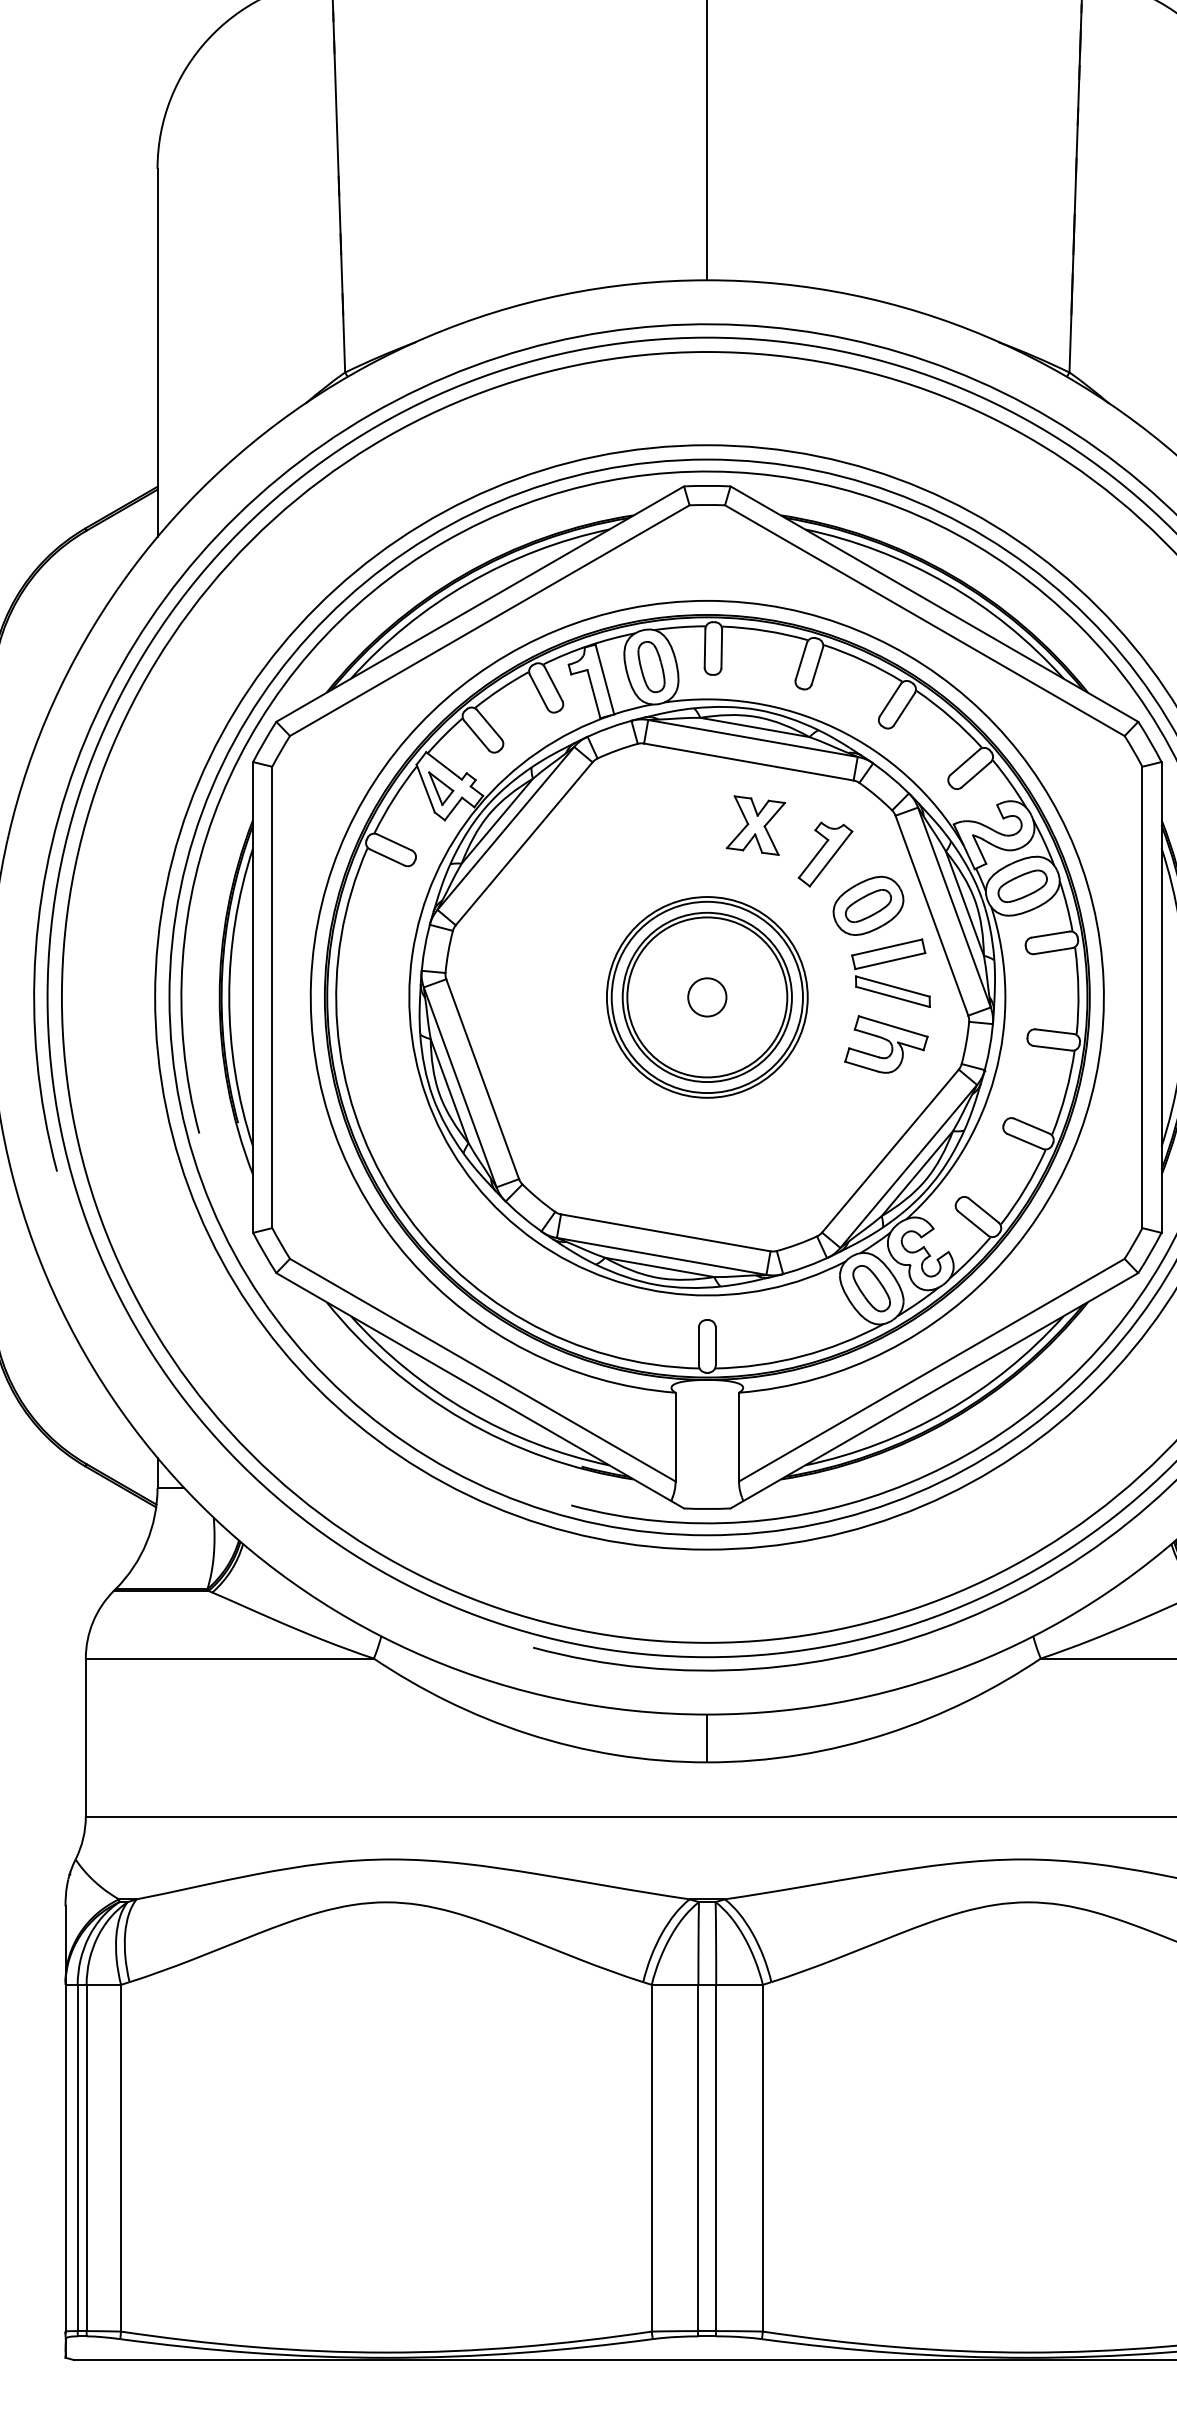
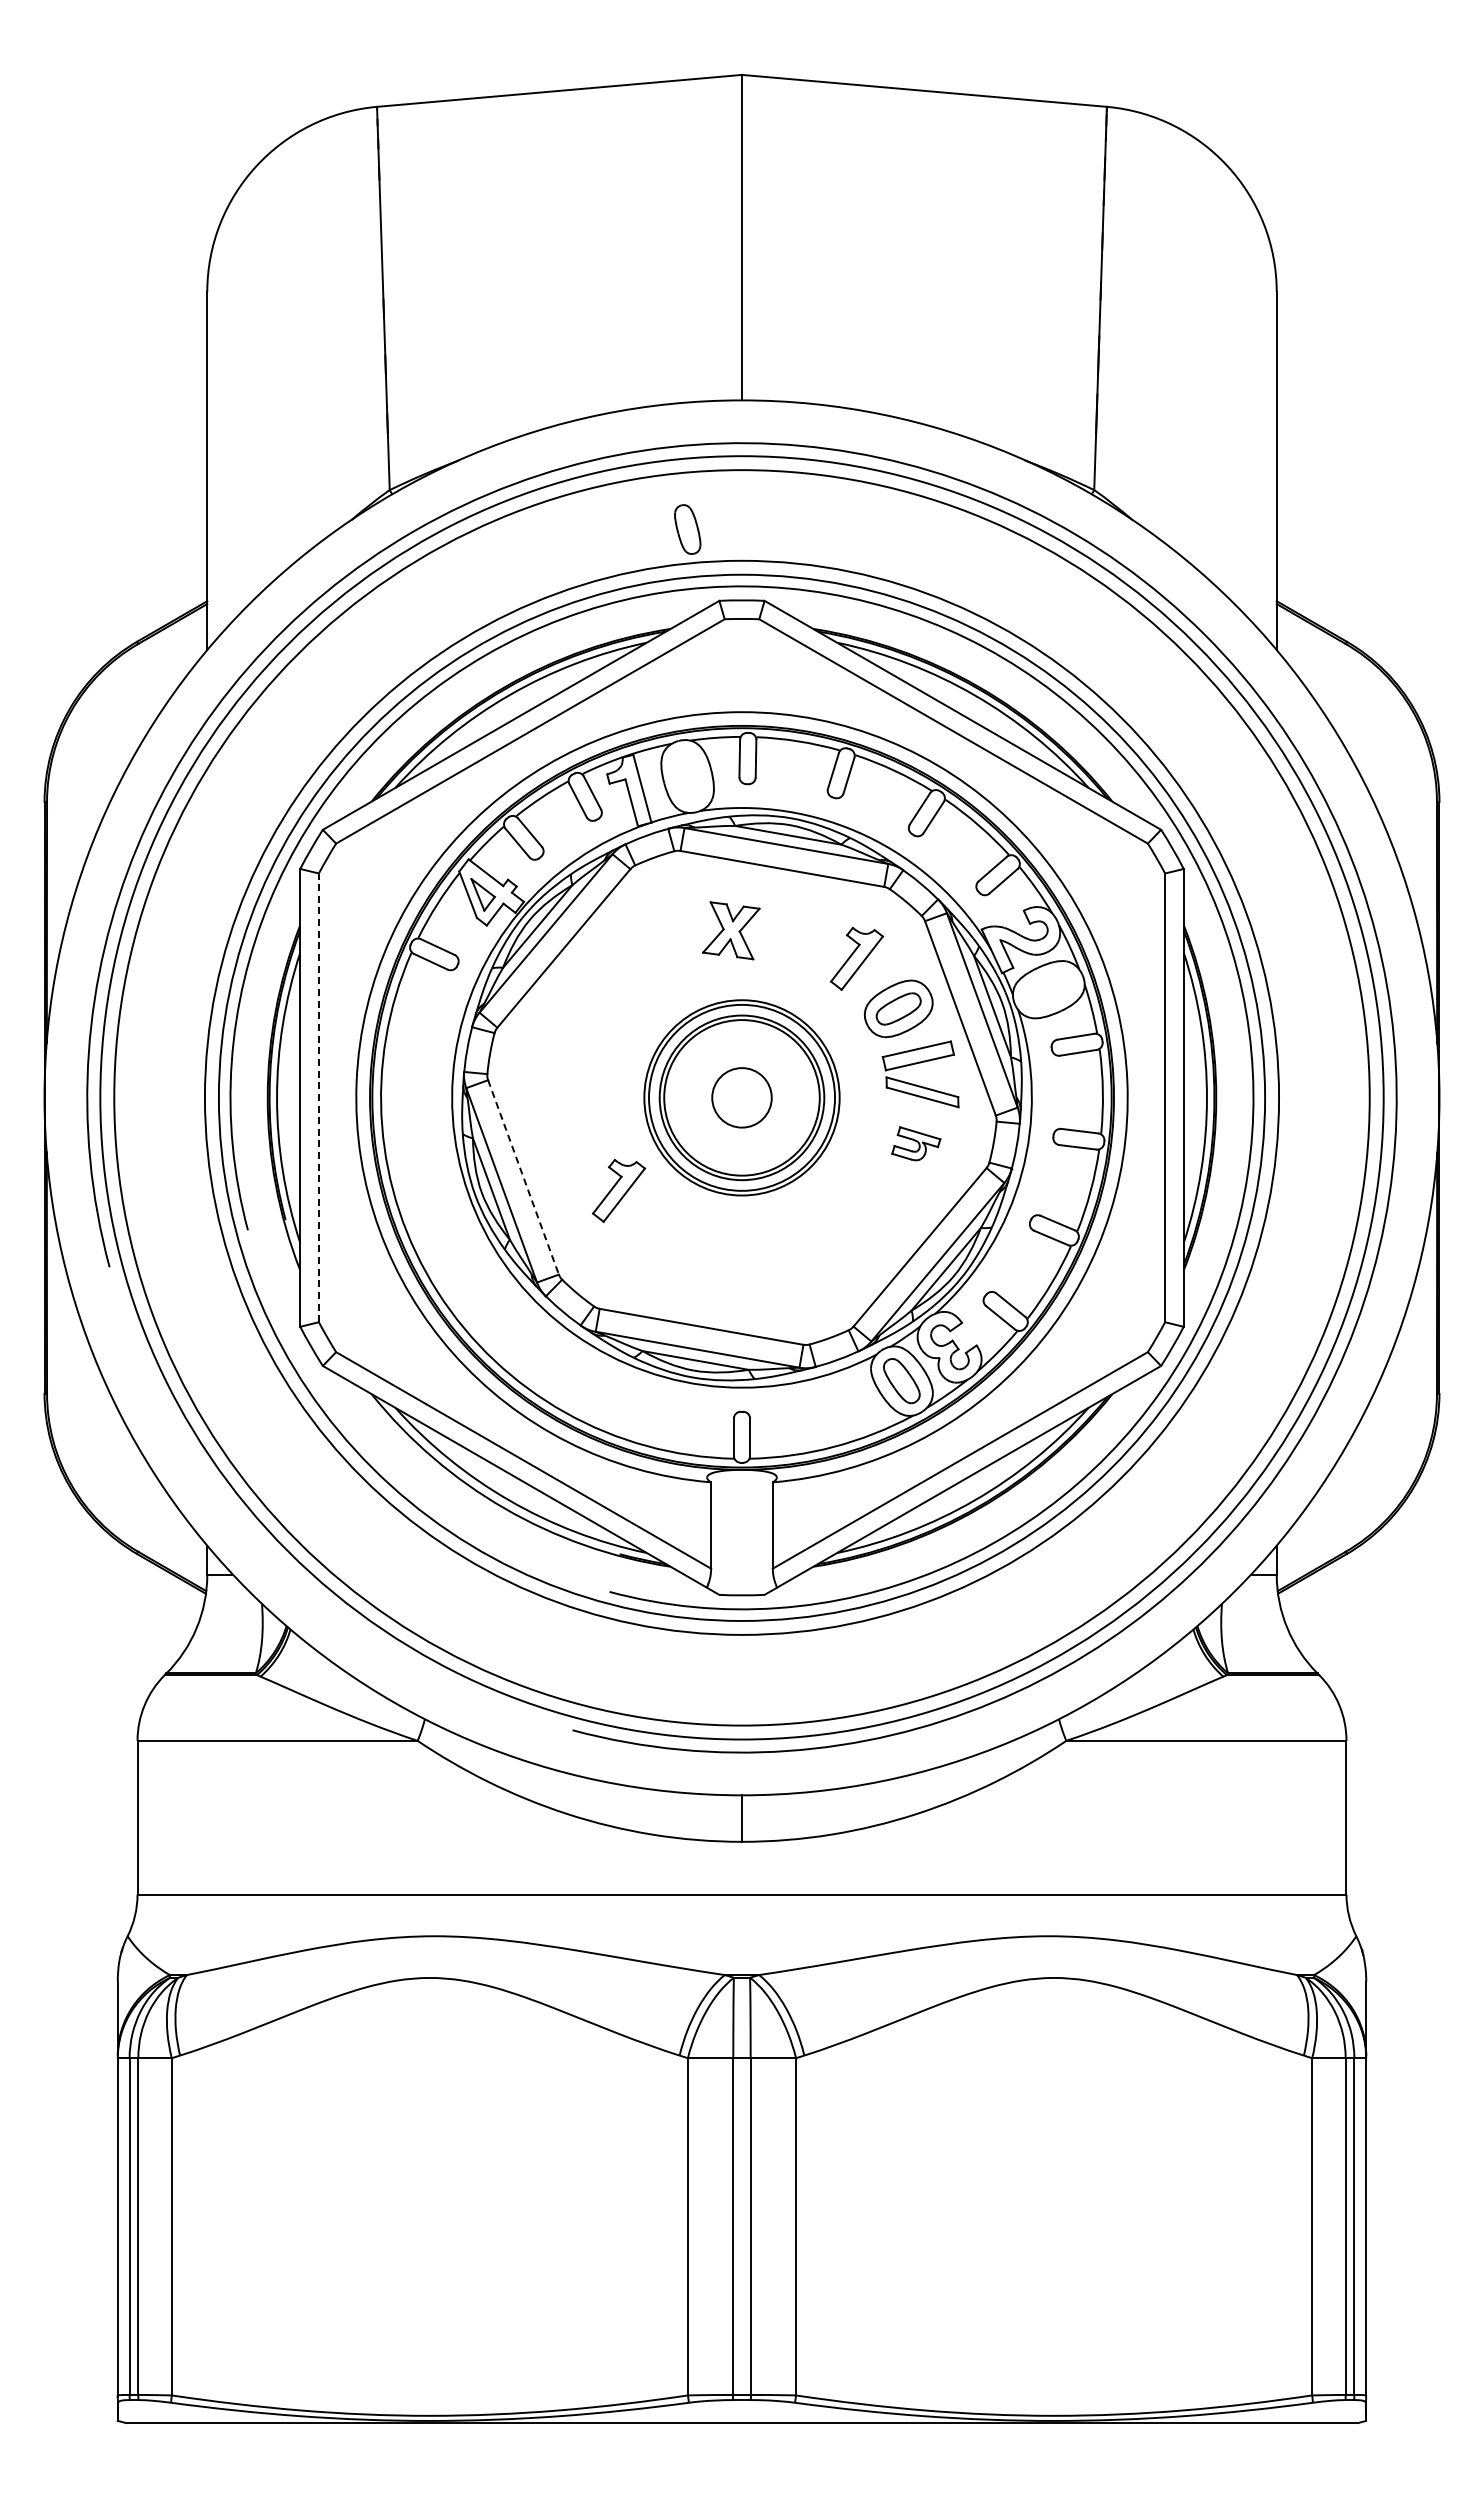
part: (651, 667) -> (687, 529), moved
part: (756, 825) -> (731, 930), moved
part: (1022, 886) -> (1048, 989), removed
line: (271, 997) -> (318, 1097), solid -> dashed
circle: (706, 997) -> (741, 1097), size x1.6
part: (886, 1044) -> (916, 1143), size x0.6
line: (482, 1079) -> (523, 1177), solid -> dashed
part: (581, 1092) -> (619, 1190), added

